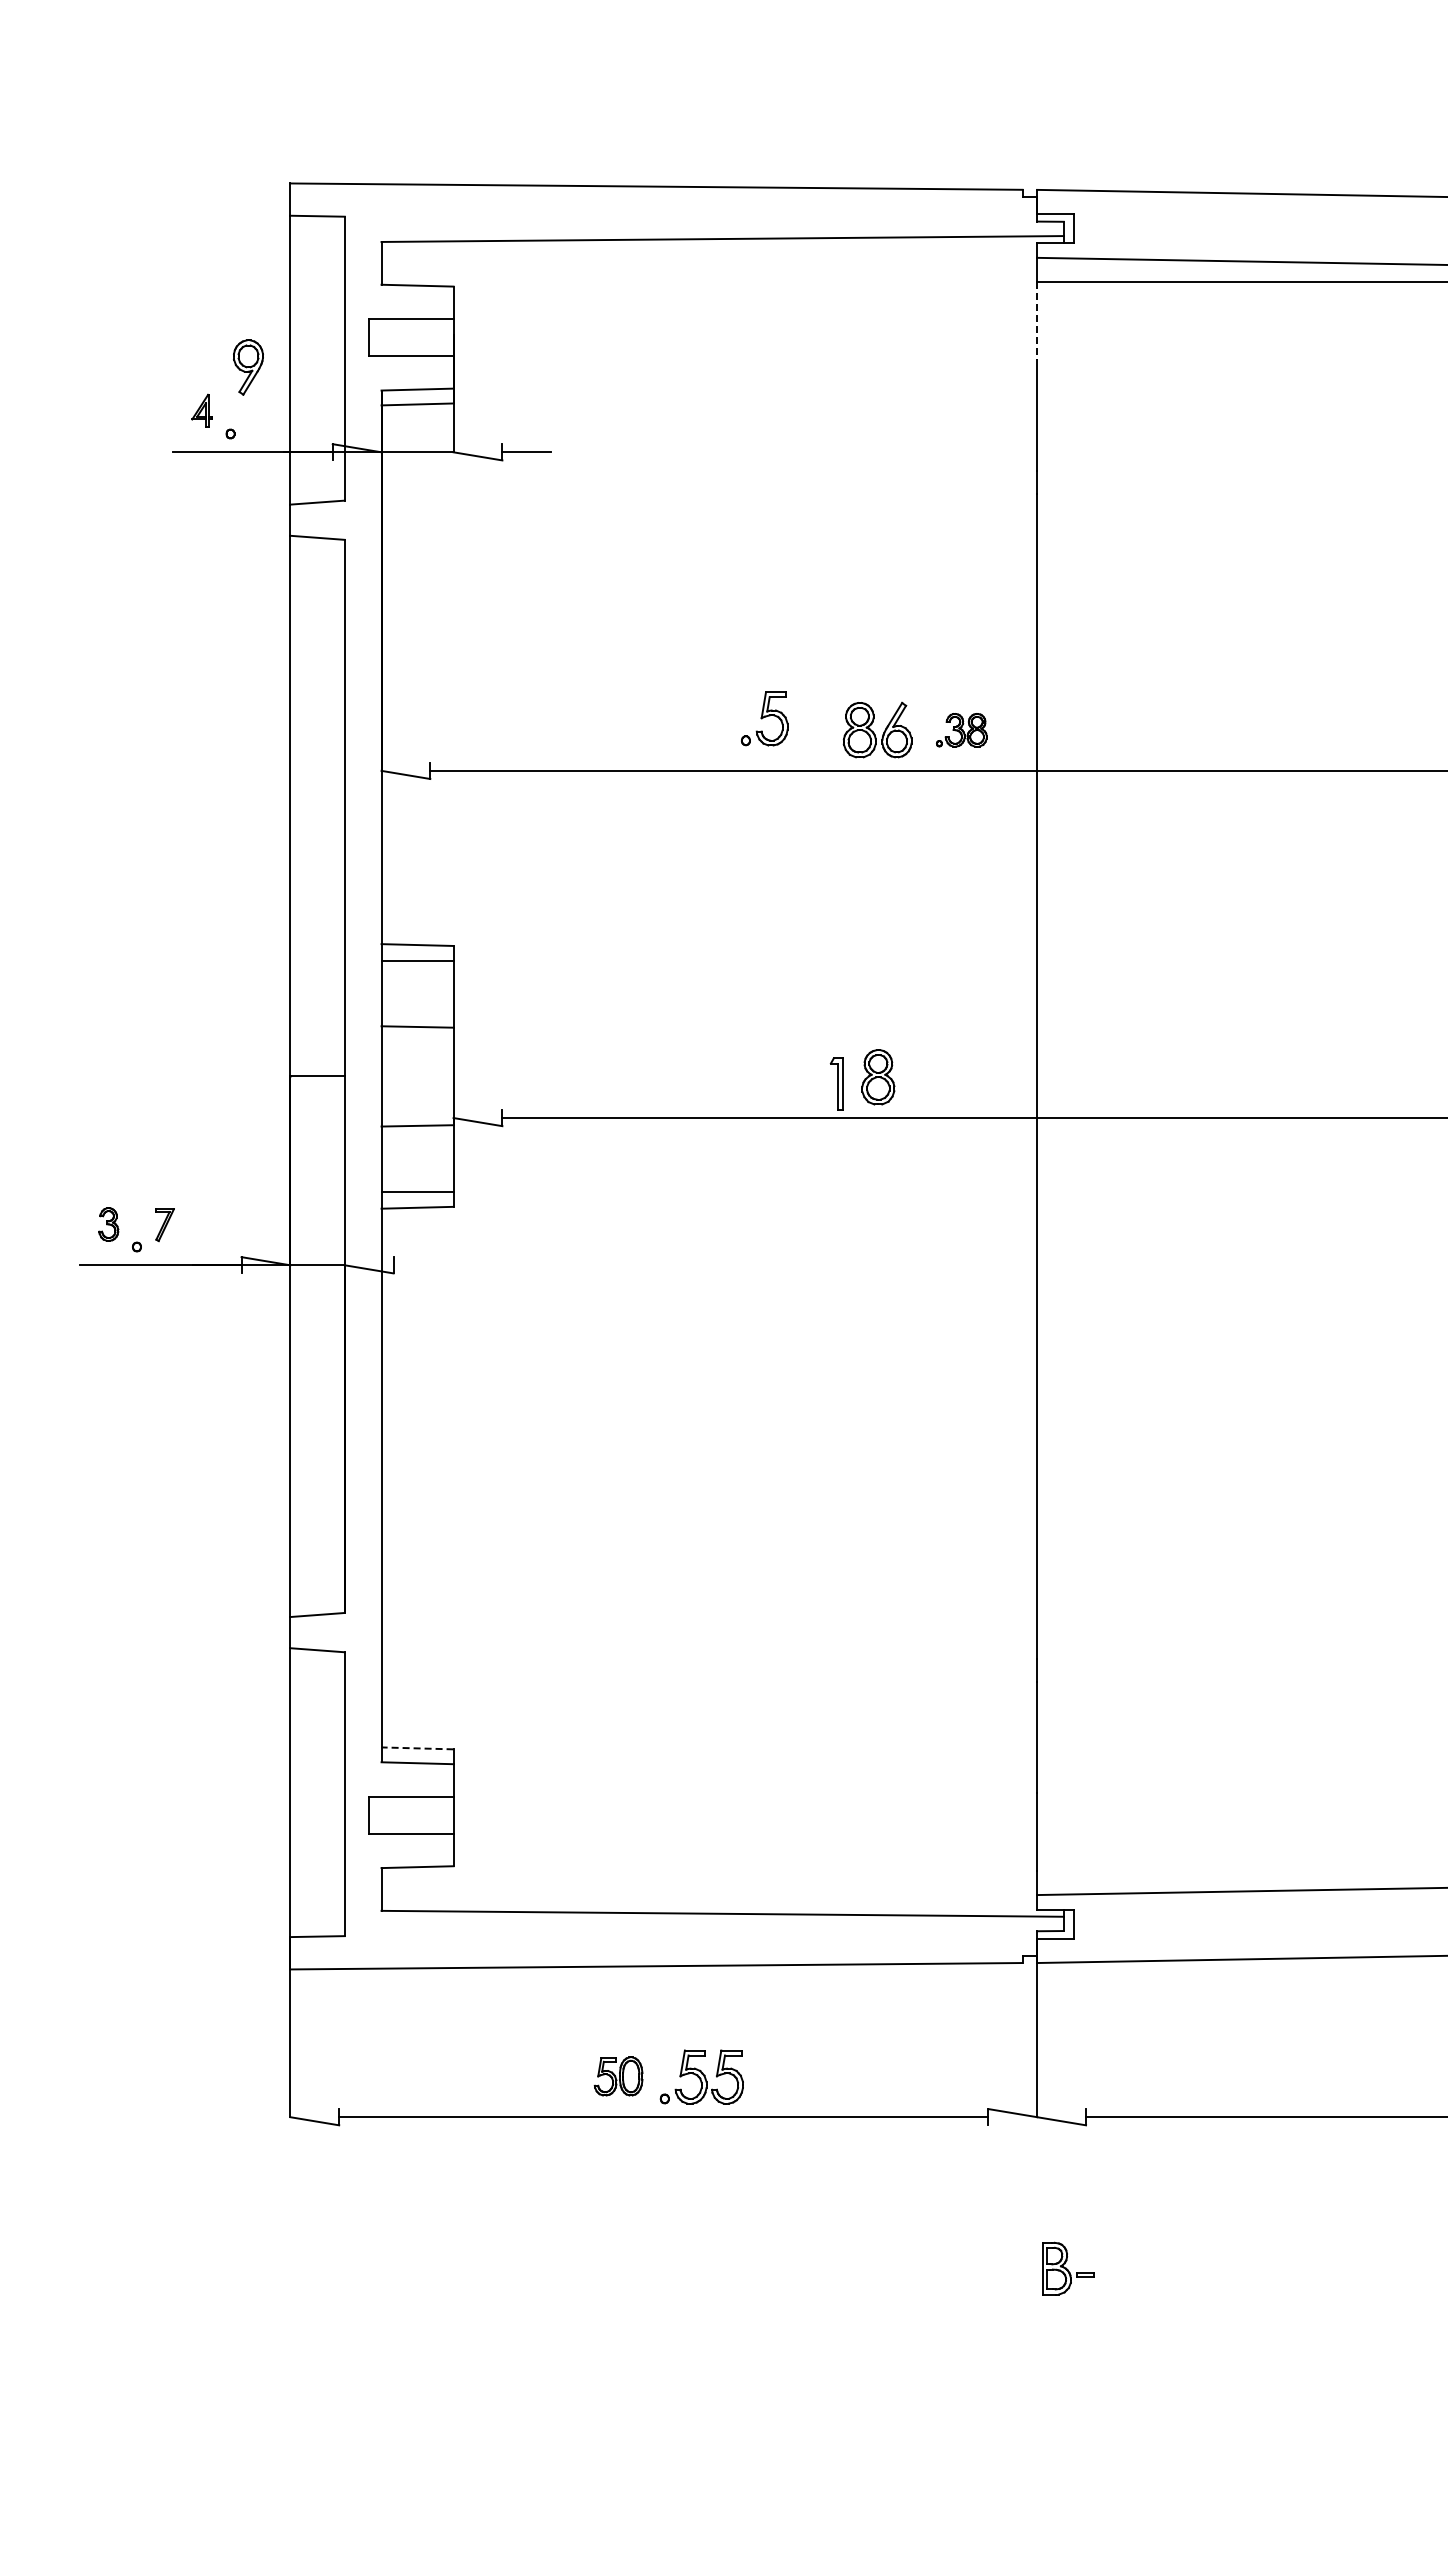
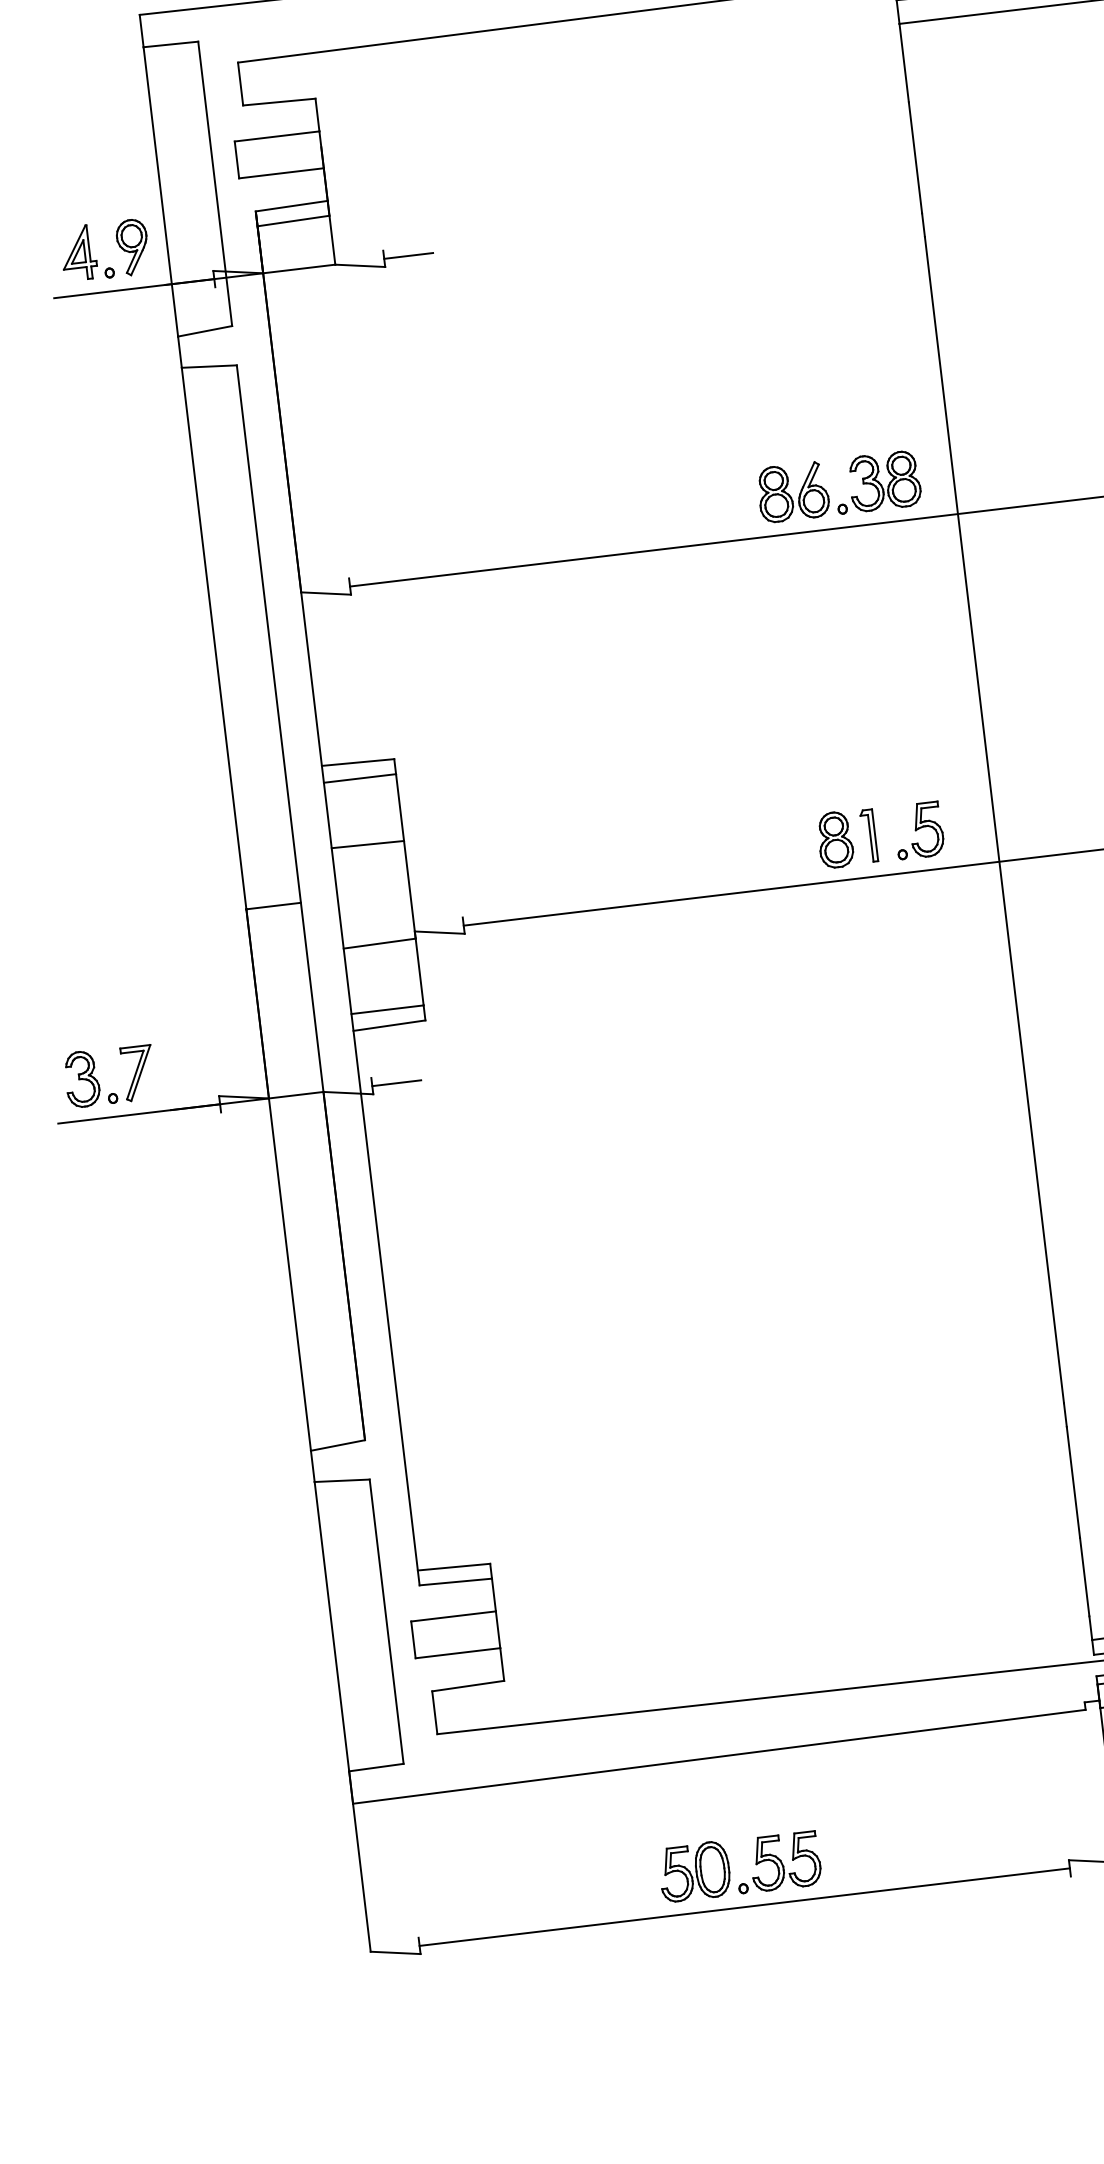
line: (1037, 321) -> (904, 63), dashed -> solid
part: (248, 367) -> (133, 247), moved
part: (201, 410) -> (77, 252), size x1.67
part: (764, 718) -> (918, 830), moved
part: (961, 730) -> (877, 482), size x1.67
part: (836, 1083) -> (868, 835), moved
part: (108, 1224) -> (81, 1079), size x1.67
part: (164, 1224) -> (138, 1072), size x1.67
line: (417, 1265) -> (396, 1083), added
line: (417, 1748) -> (453, 1567), dashed -> solid
part: (618, 2076) -> (694, 1871), size x1.43

